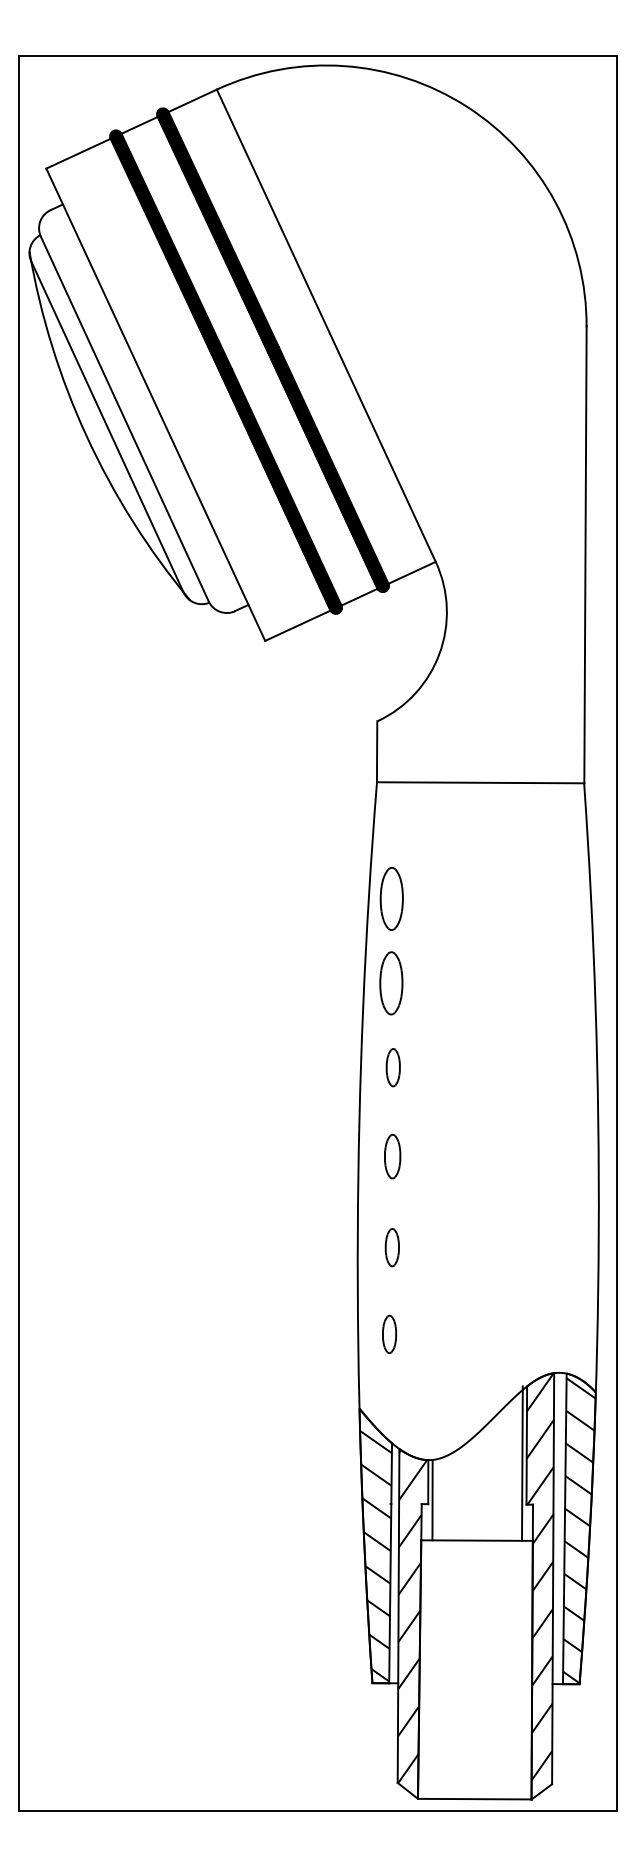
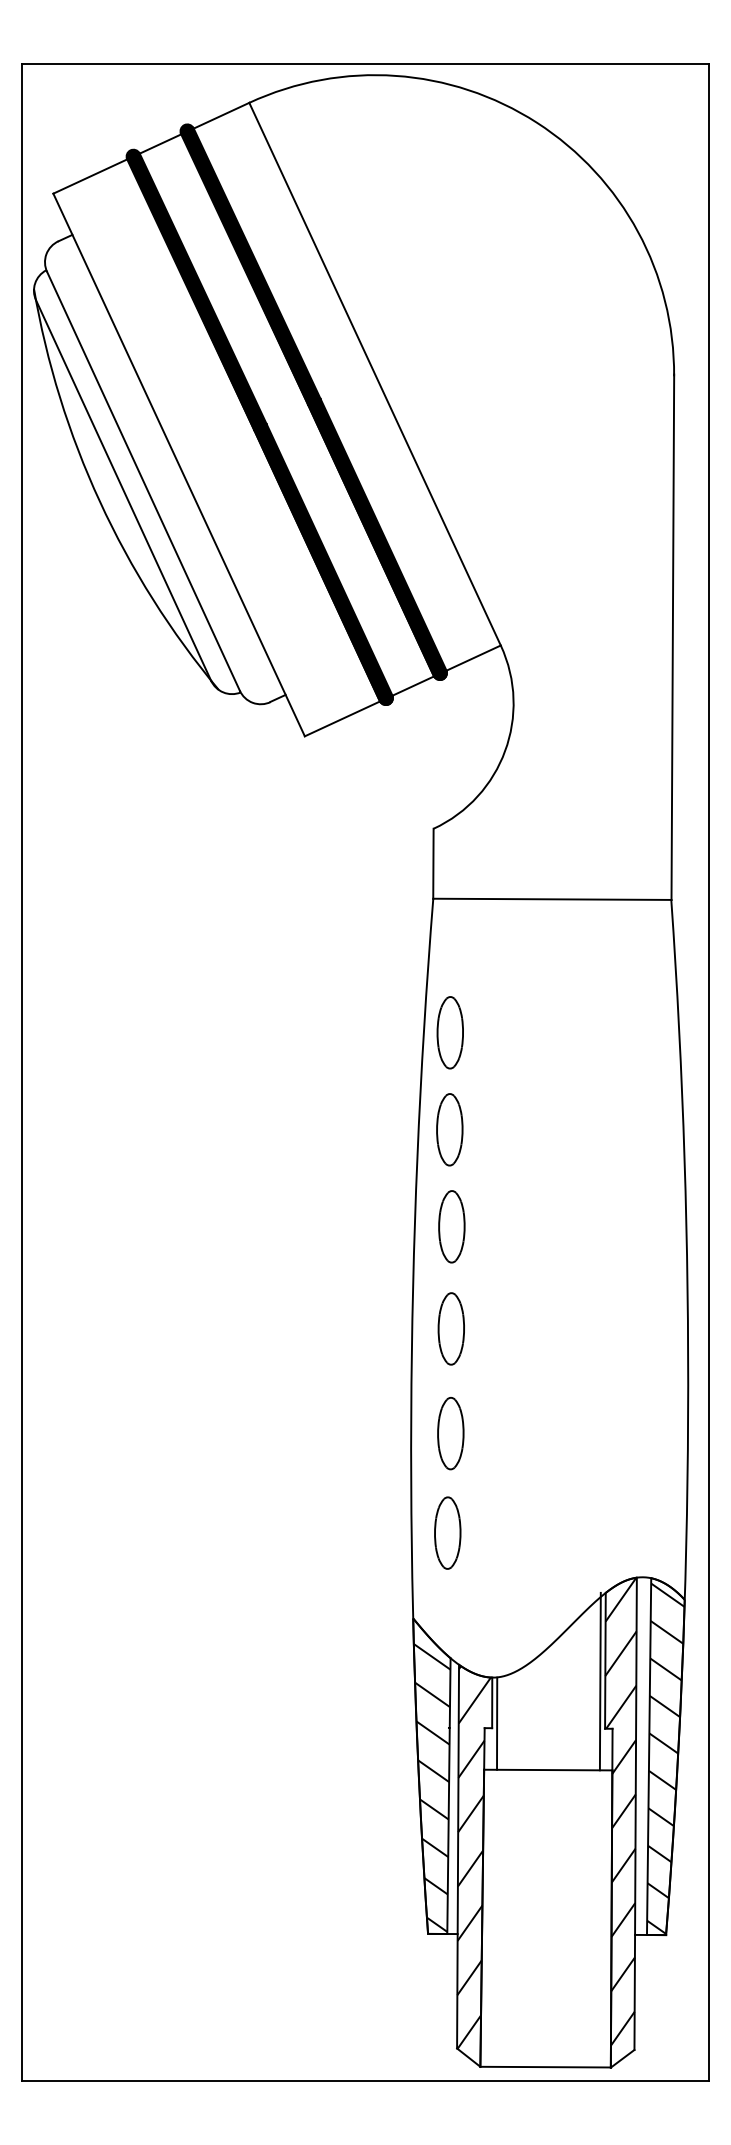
part: (393, 1067) -> (452, 1226), size x1.67
part: (392, 1156) -> (451, 1328), size x1.43
part: (392, 1247) -> (451, 1433), size x1.67
part: (389, 1334) -> (447, 1533), size x1.67

